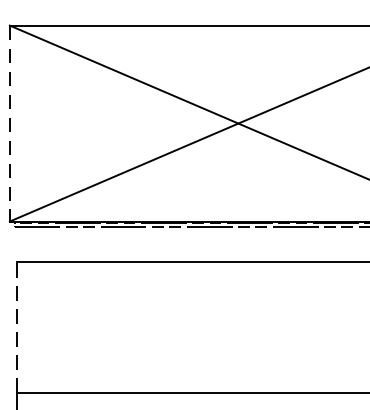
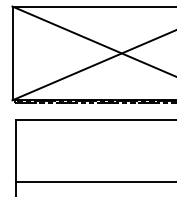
line: (9, 123) -> (12, 53), dashed -> solid
line: (16, 326) -> (15, 150), dashed -> solid

